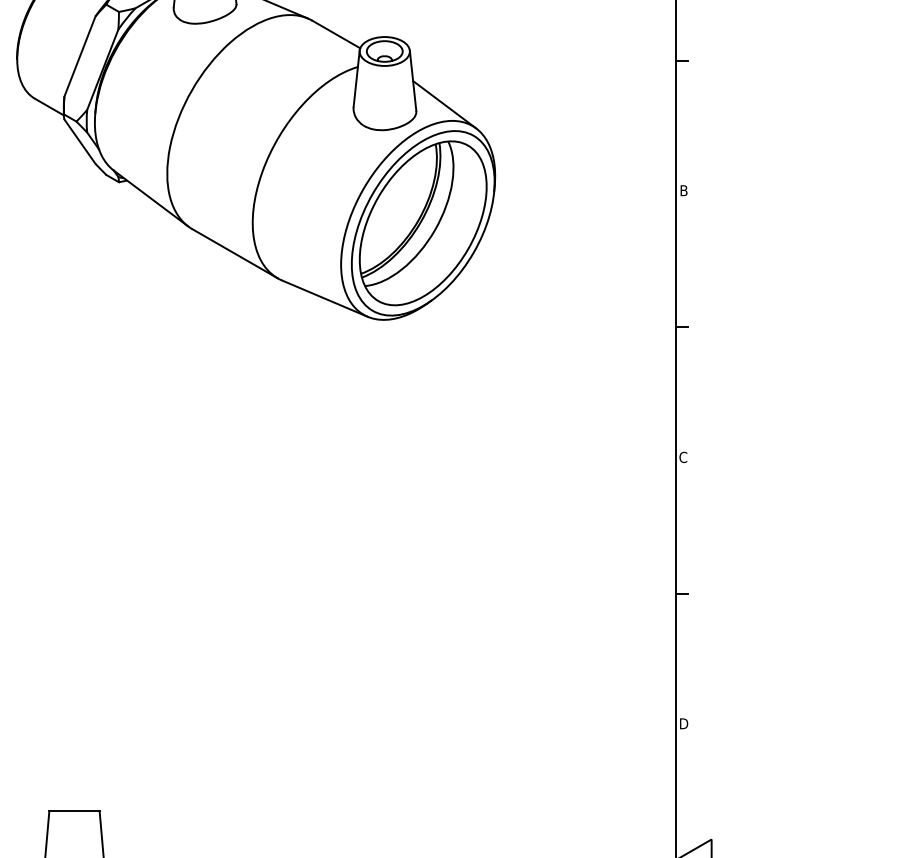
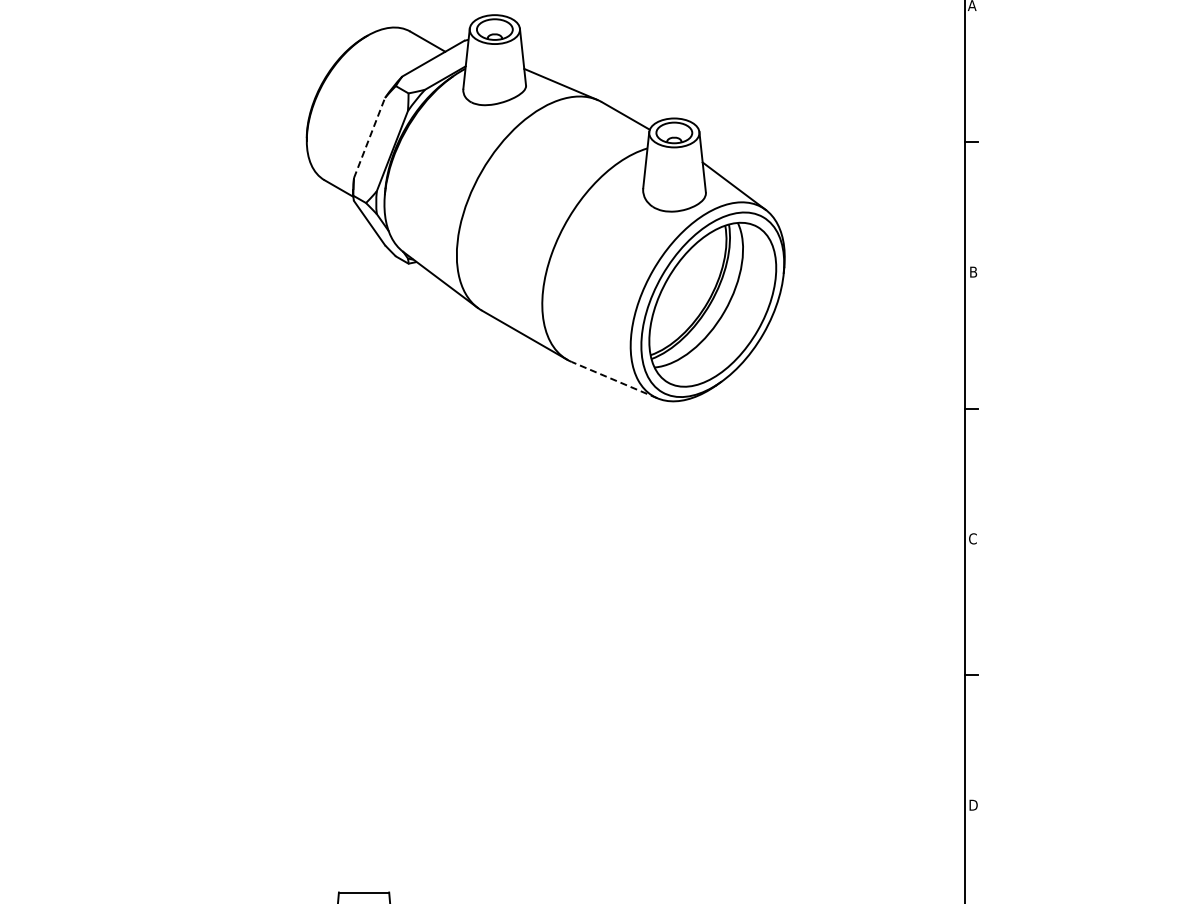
line: (79, 57) -> (369, 138), solid -> dashed
line: (324, 298) -> (614, 379), solid -> dashed

